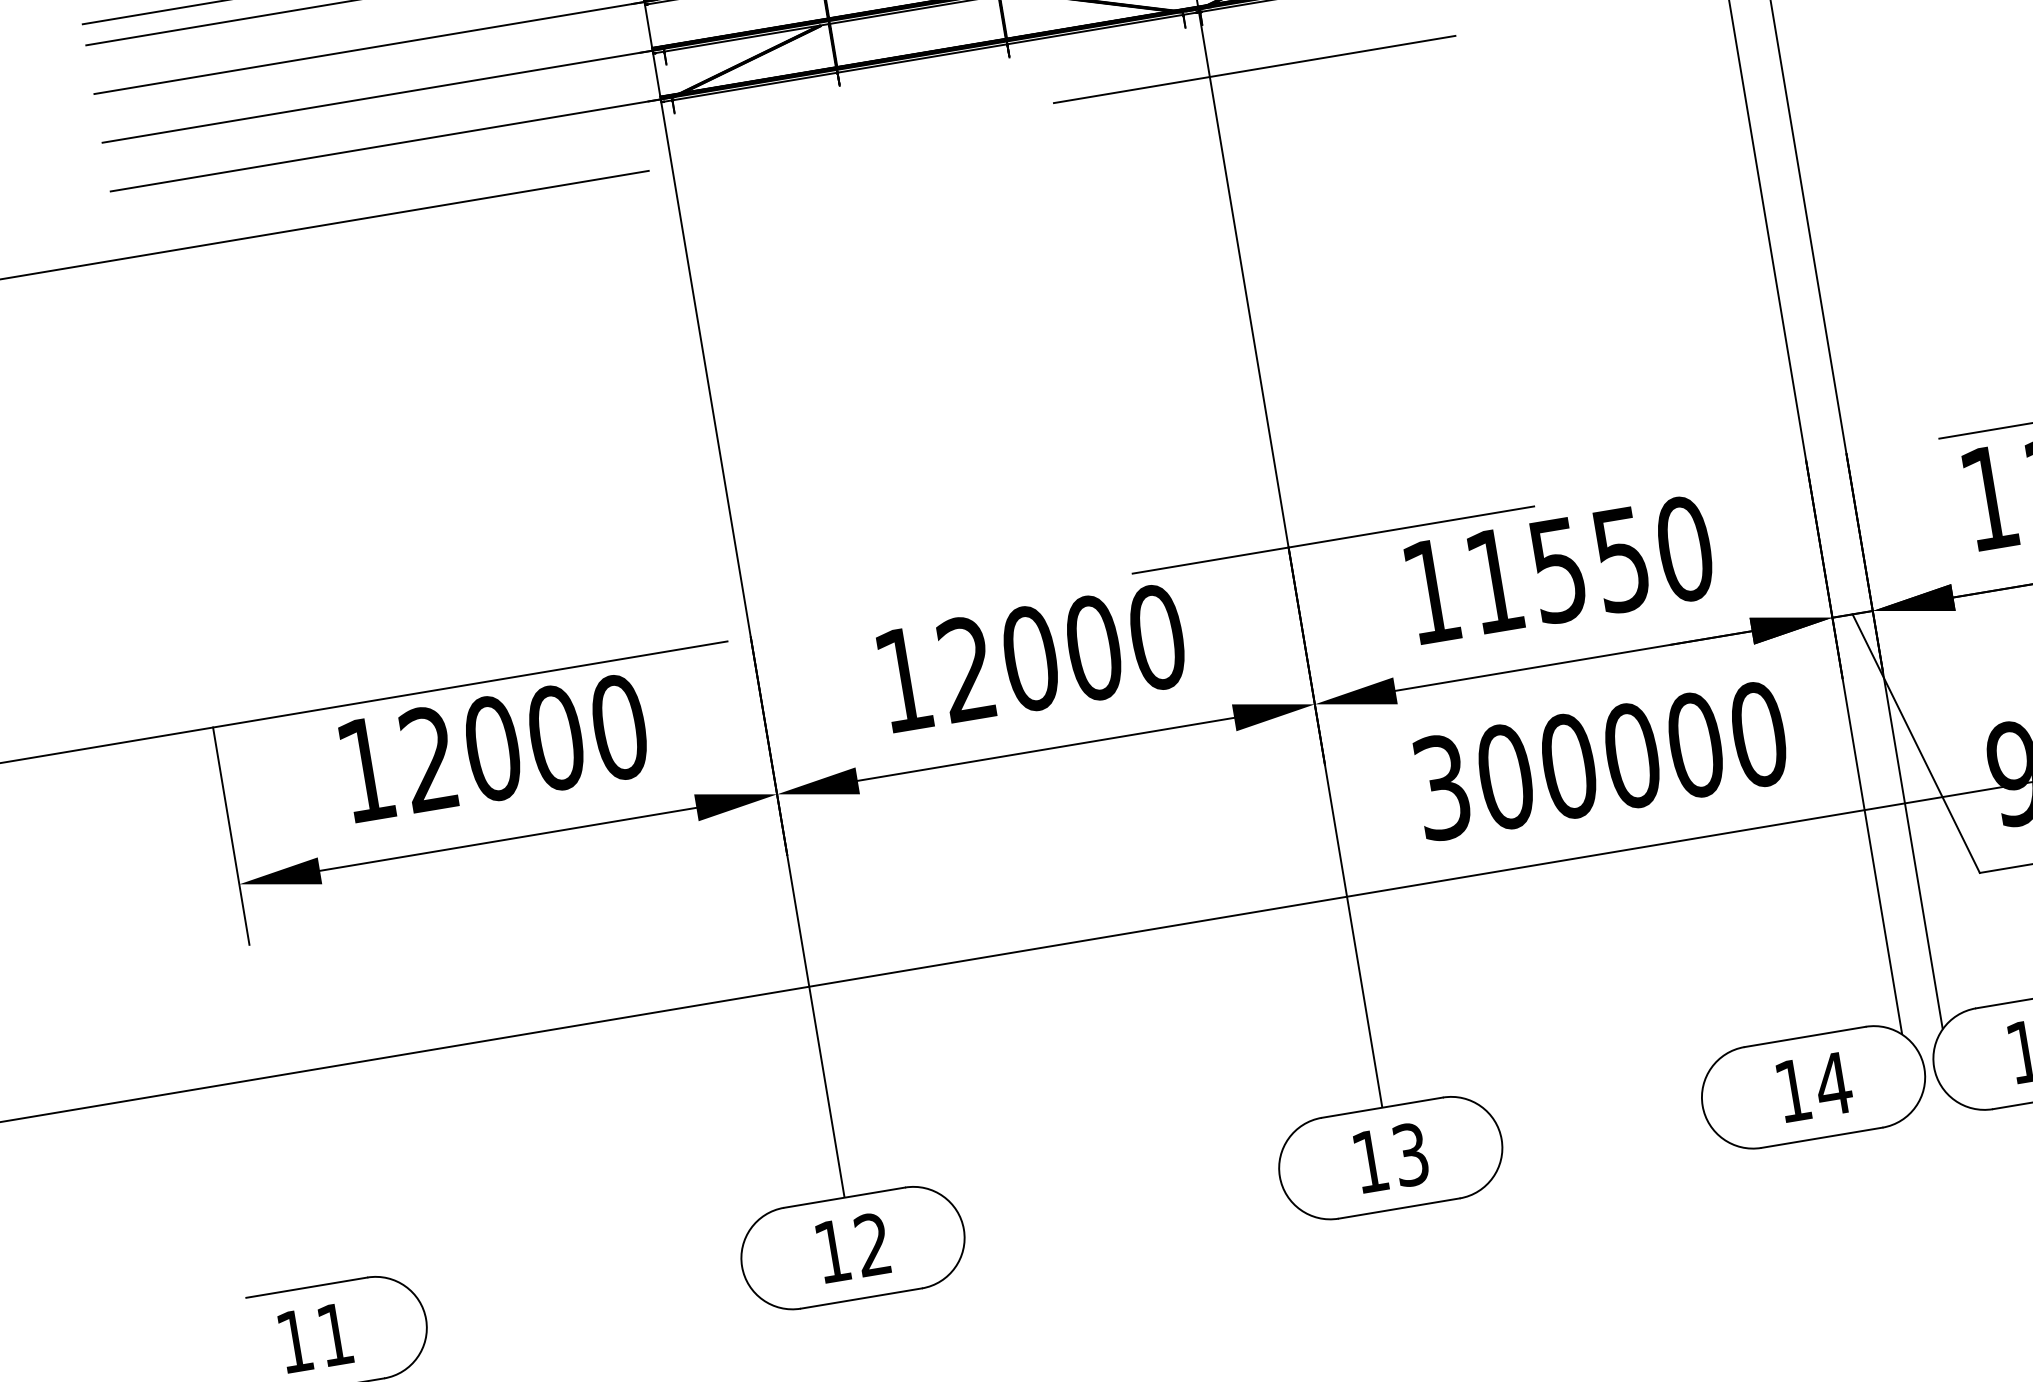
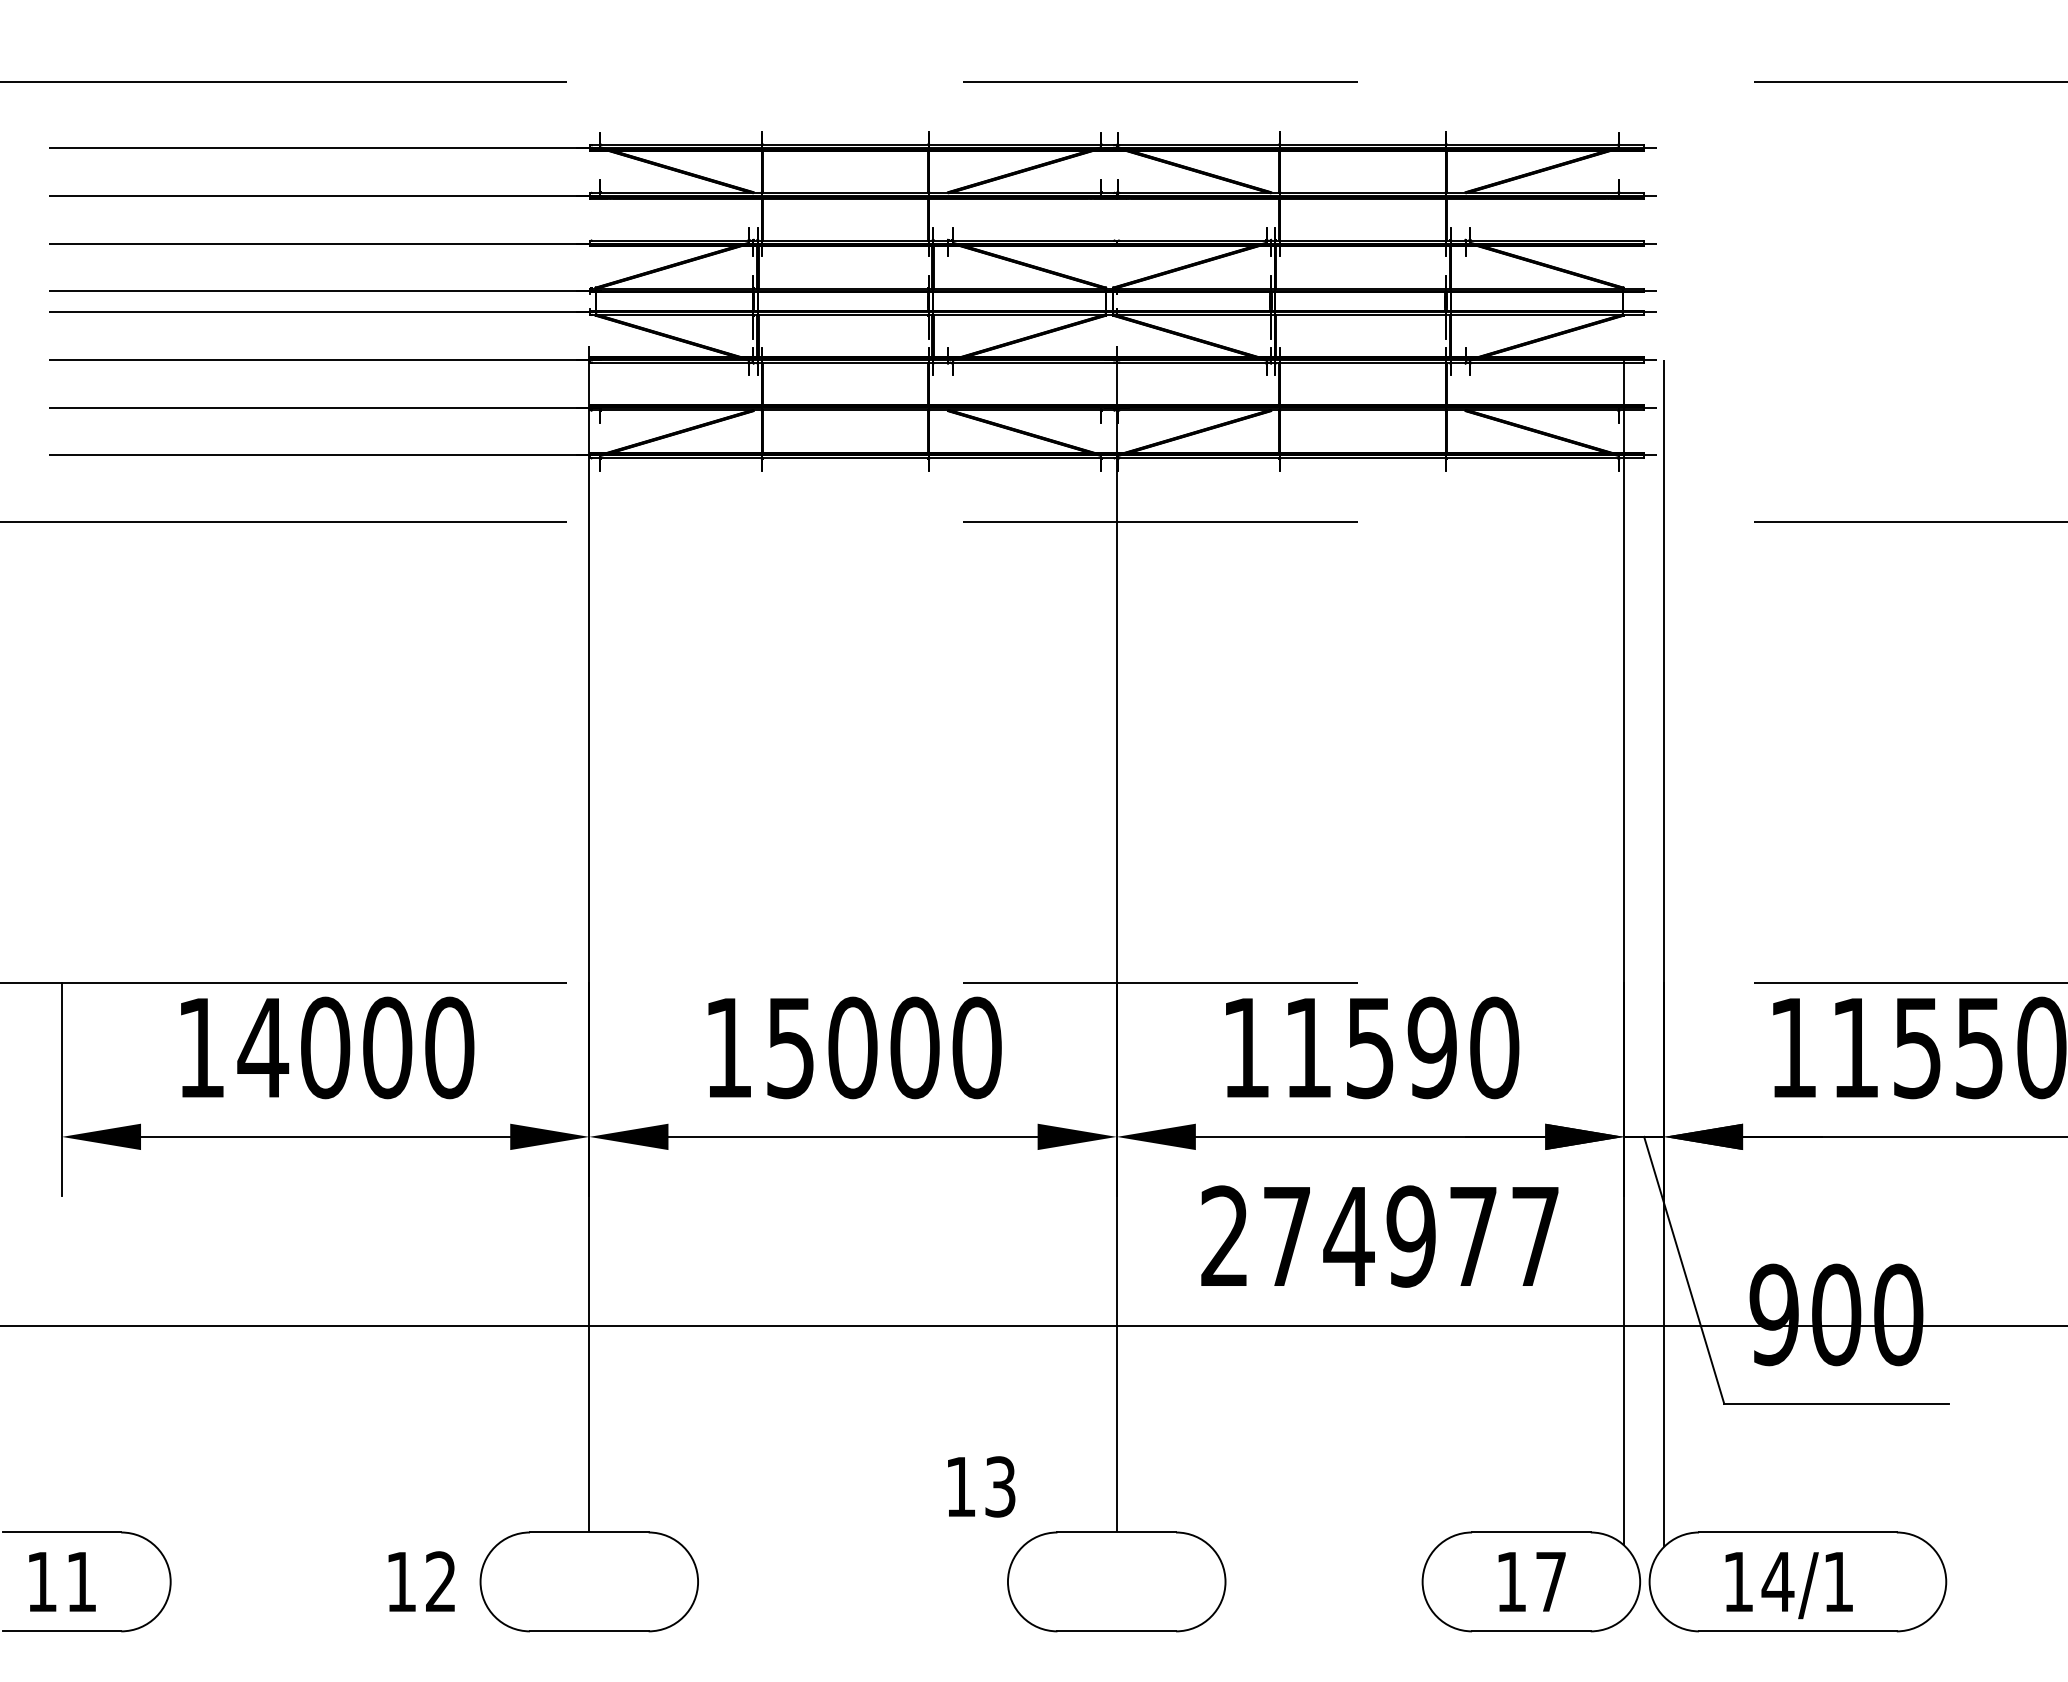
text: (1620, 559) -> (1431, 1047), 11550 -> 11590
text: (966, 668) -> (790, 1047), 12000 -> 15000
text: (429, 757) -> (263, 1046), 12000 -> 14000
text: (1600, 760) -> (1380, 1236), 300000 -> 274977
text: (1832, 1083) -> (1550, 1581), 14 -> 17
text: (1391, 1157) -> (981, 1486), moved
text: (853, 1247) -> (421, 1581), moved

